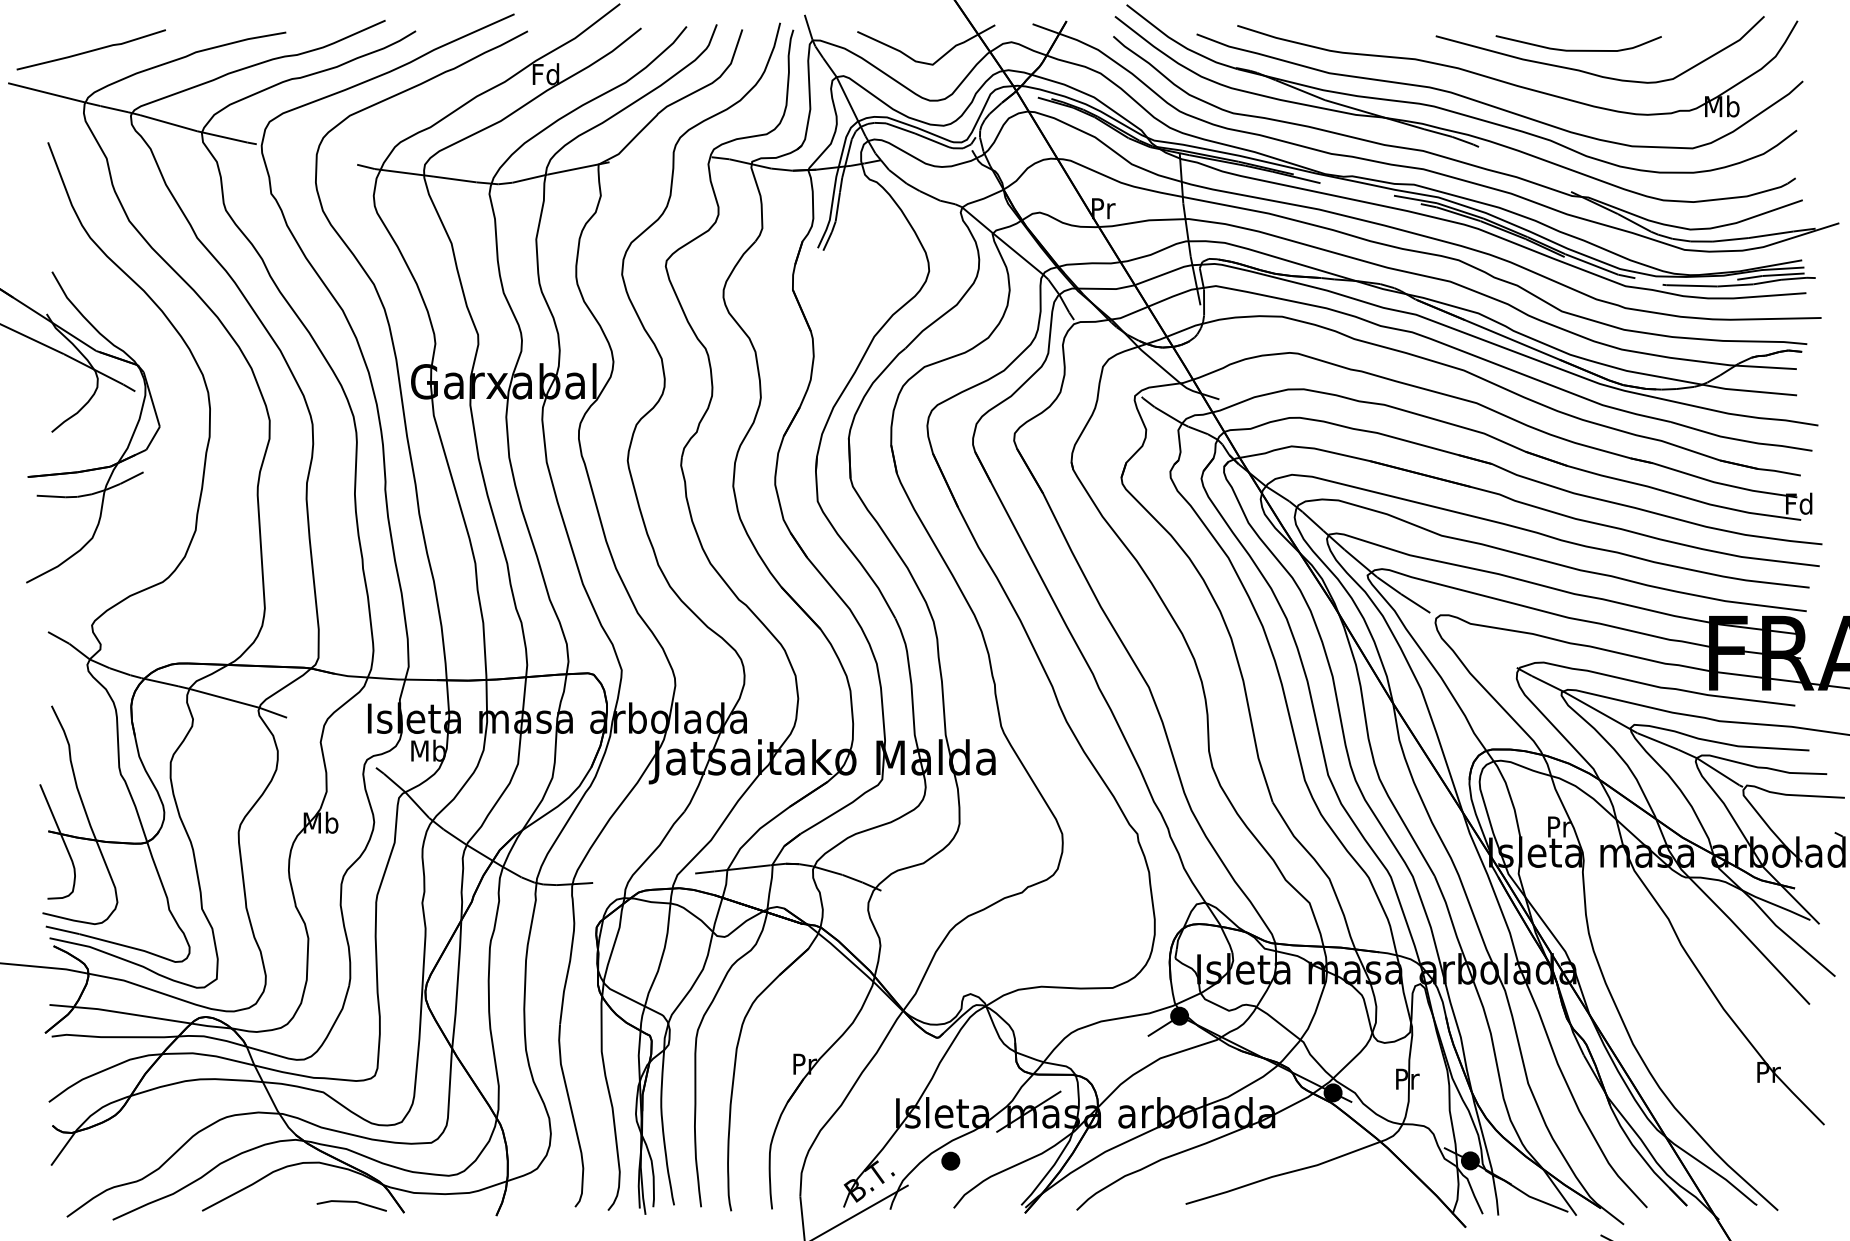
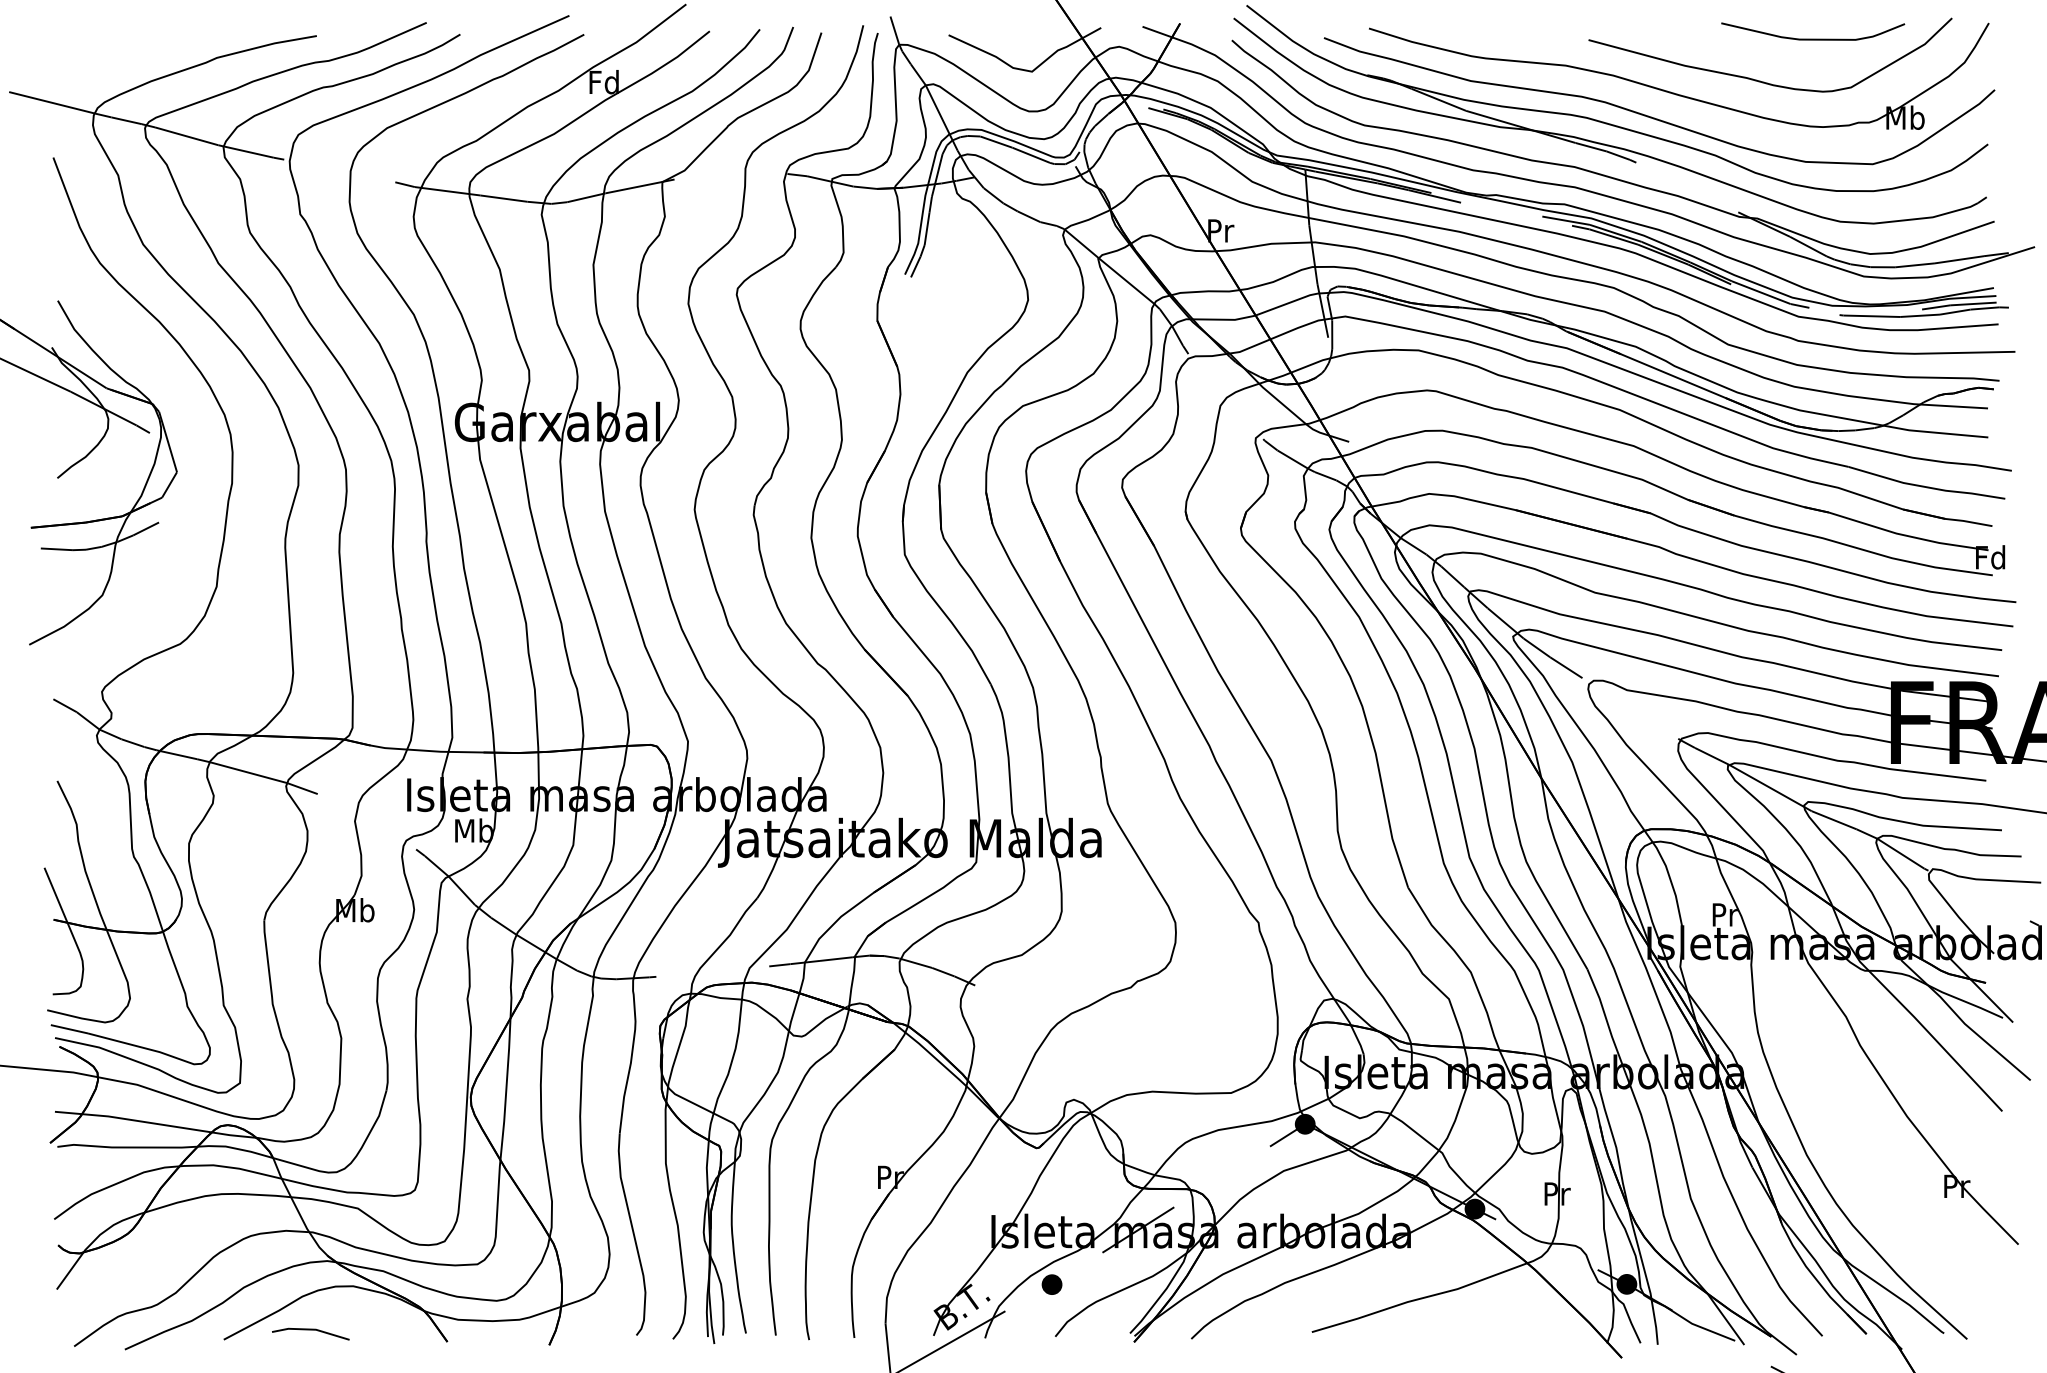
curve: (1578, 49) -> (1812, 38), moved
line: (90, 50) -> (100, 55), removed
line: (351, 1202) -> (310, 1330), moved

